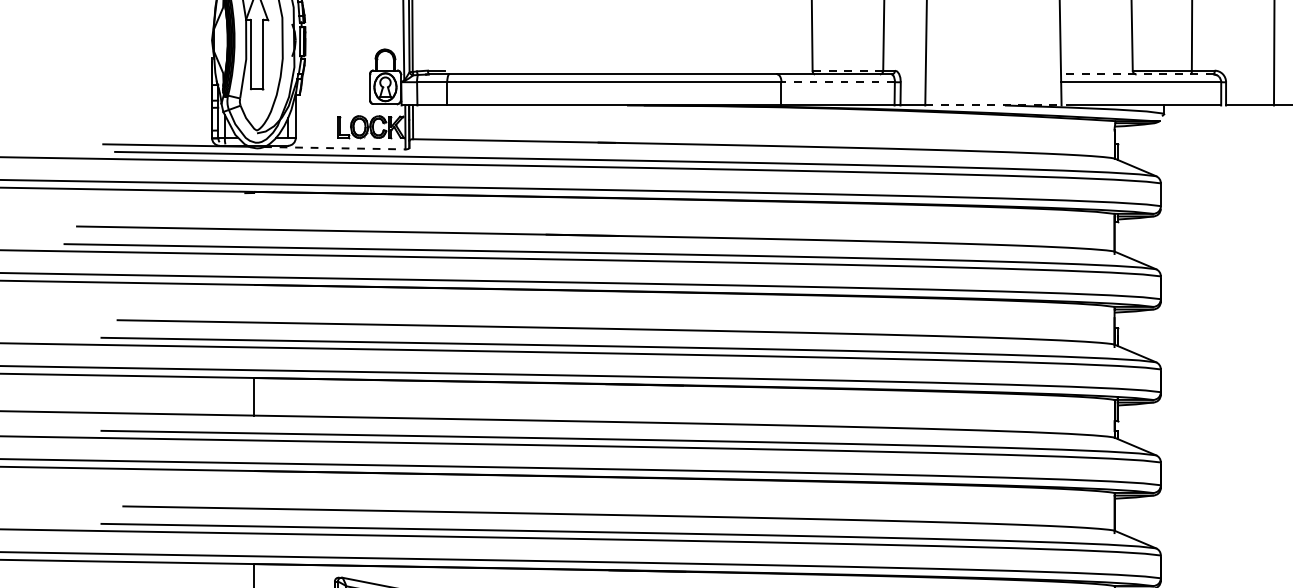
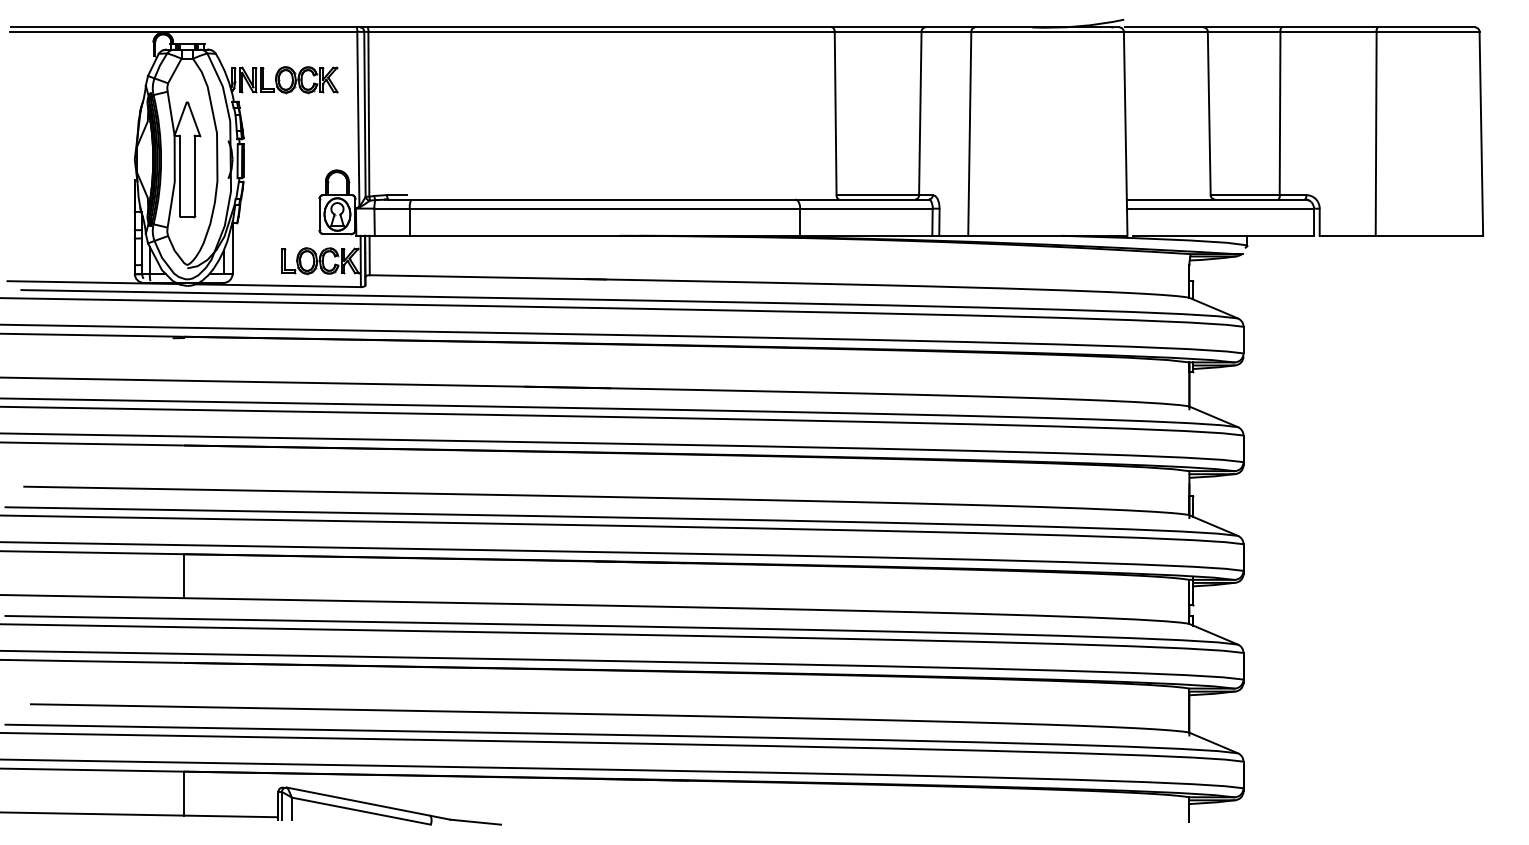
line: (847, 70) -> (877, 195), dashed -> solid
line: (1136, 74) -> (1215, 199), dashed -> solid
line: (837, 82) -> (865, 208), dashed -> solid
line: (993, 105) -> (1048, 235), dashed -> solid
line: (335, 148) -> (278, 285), dashed -> solid

